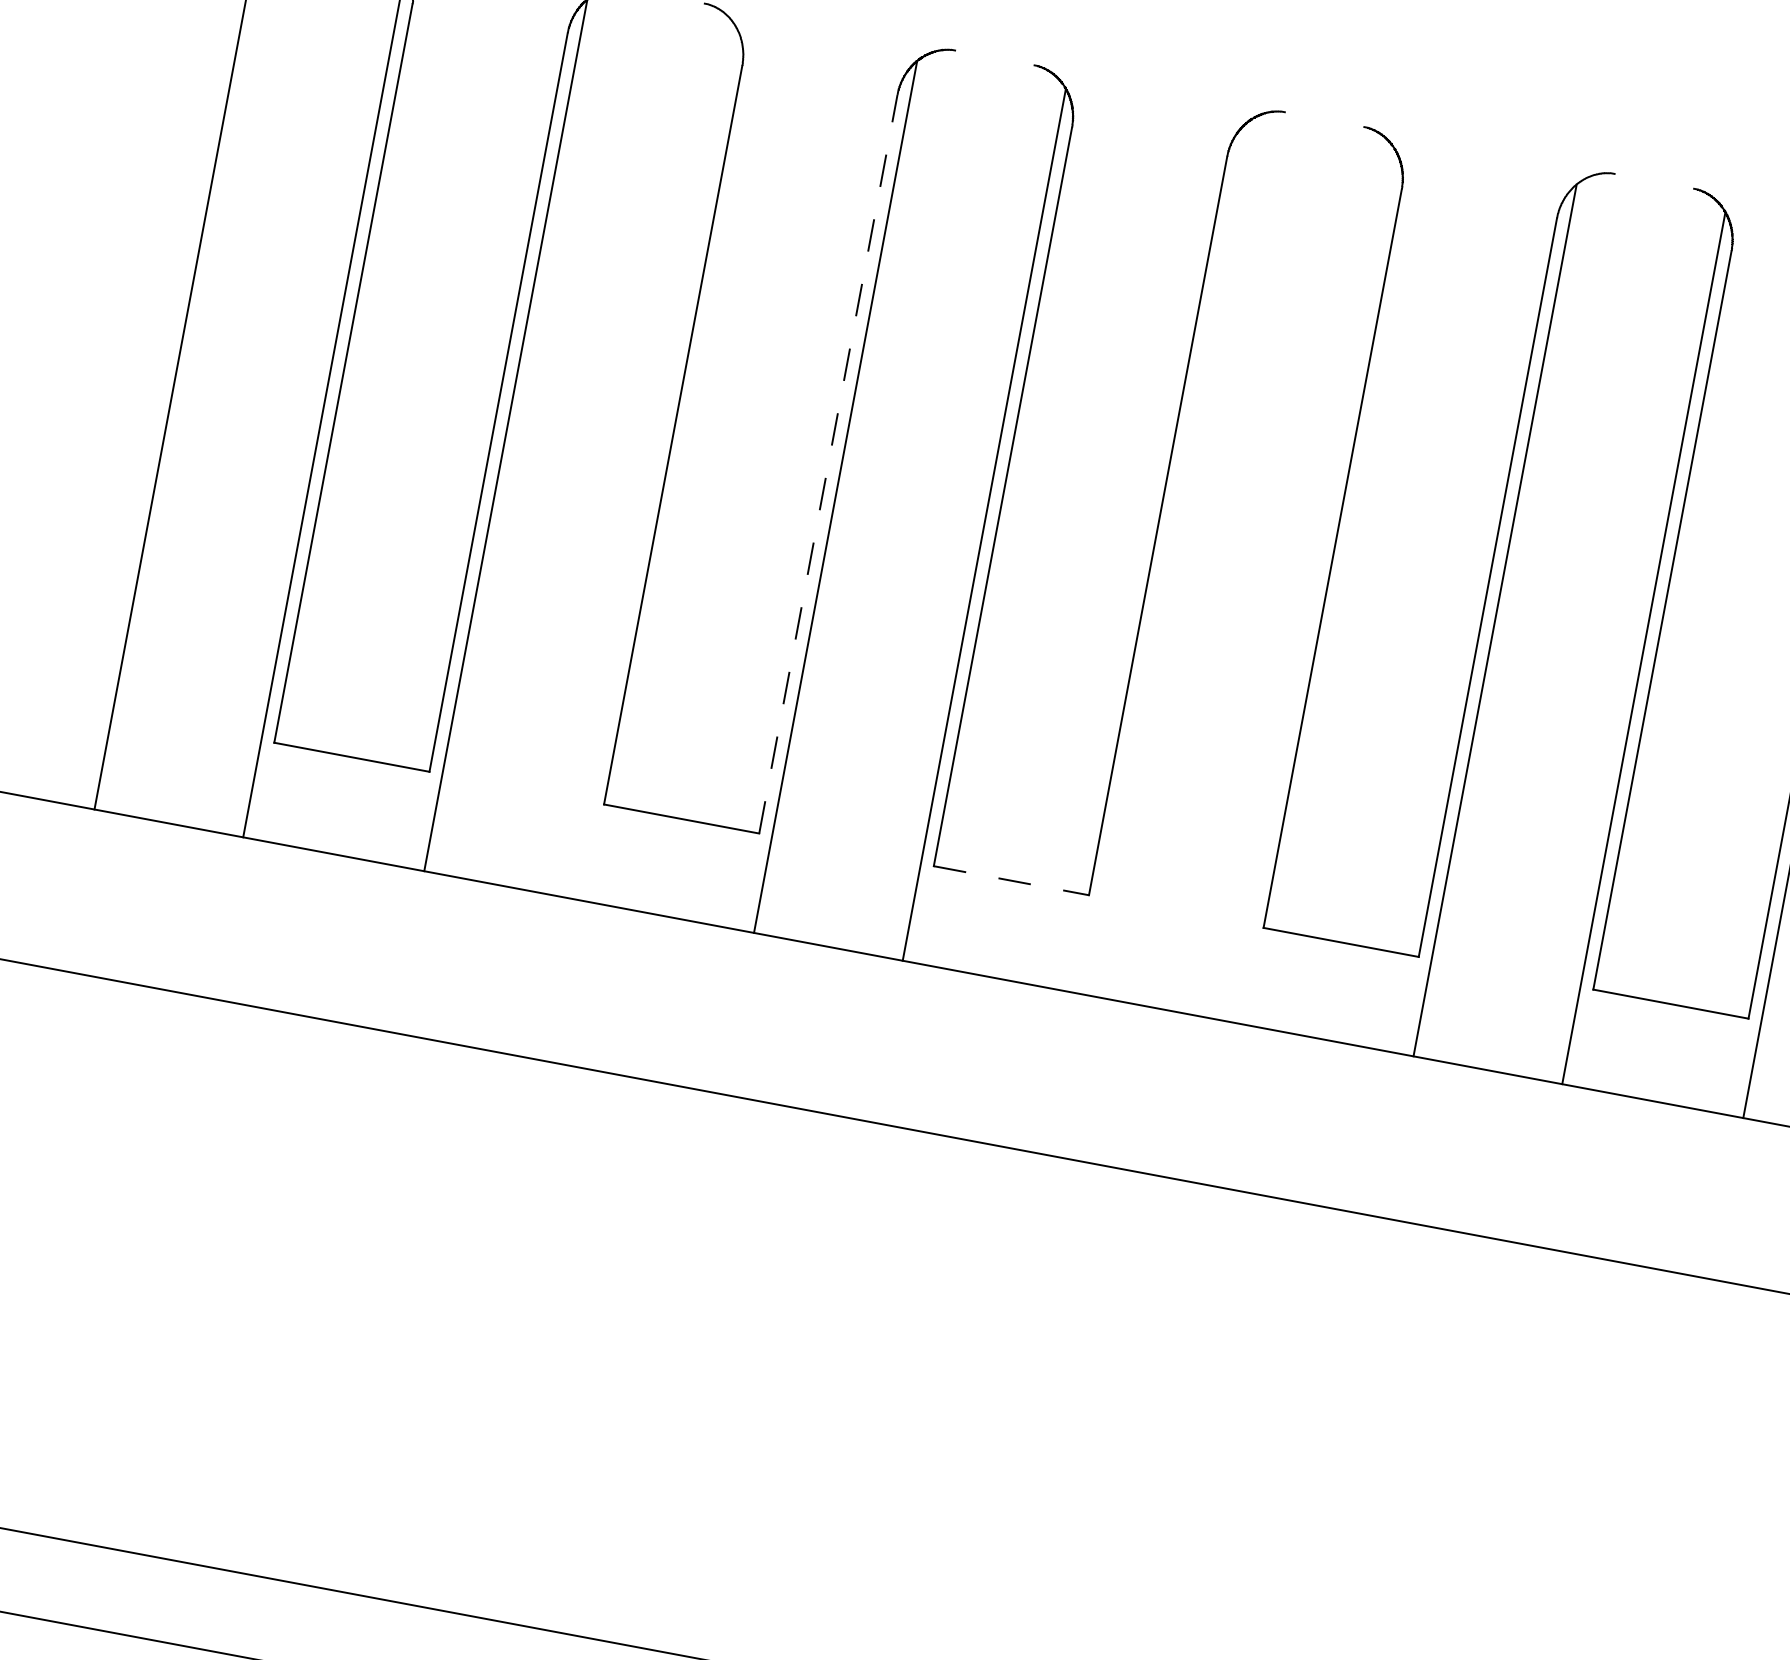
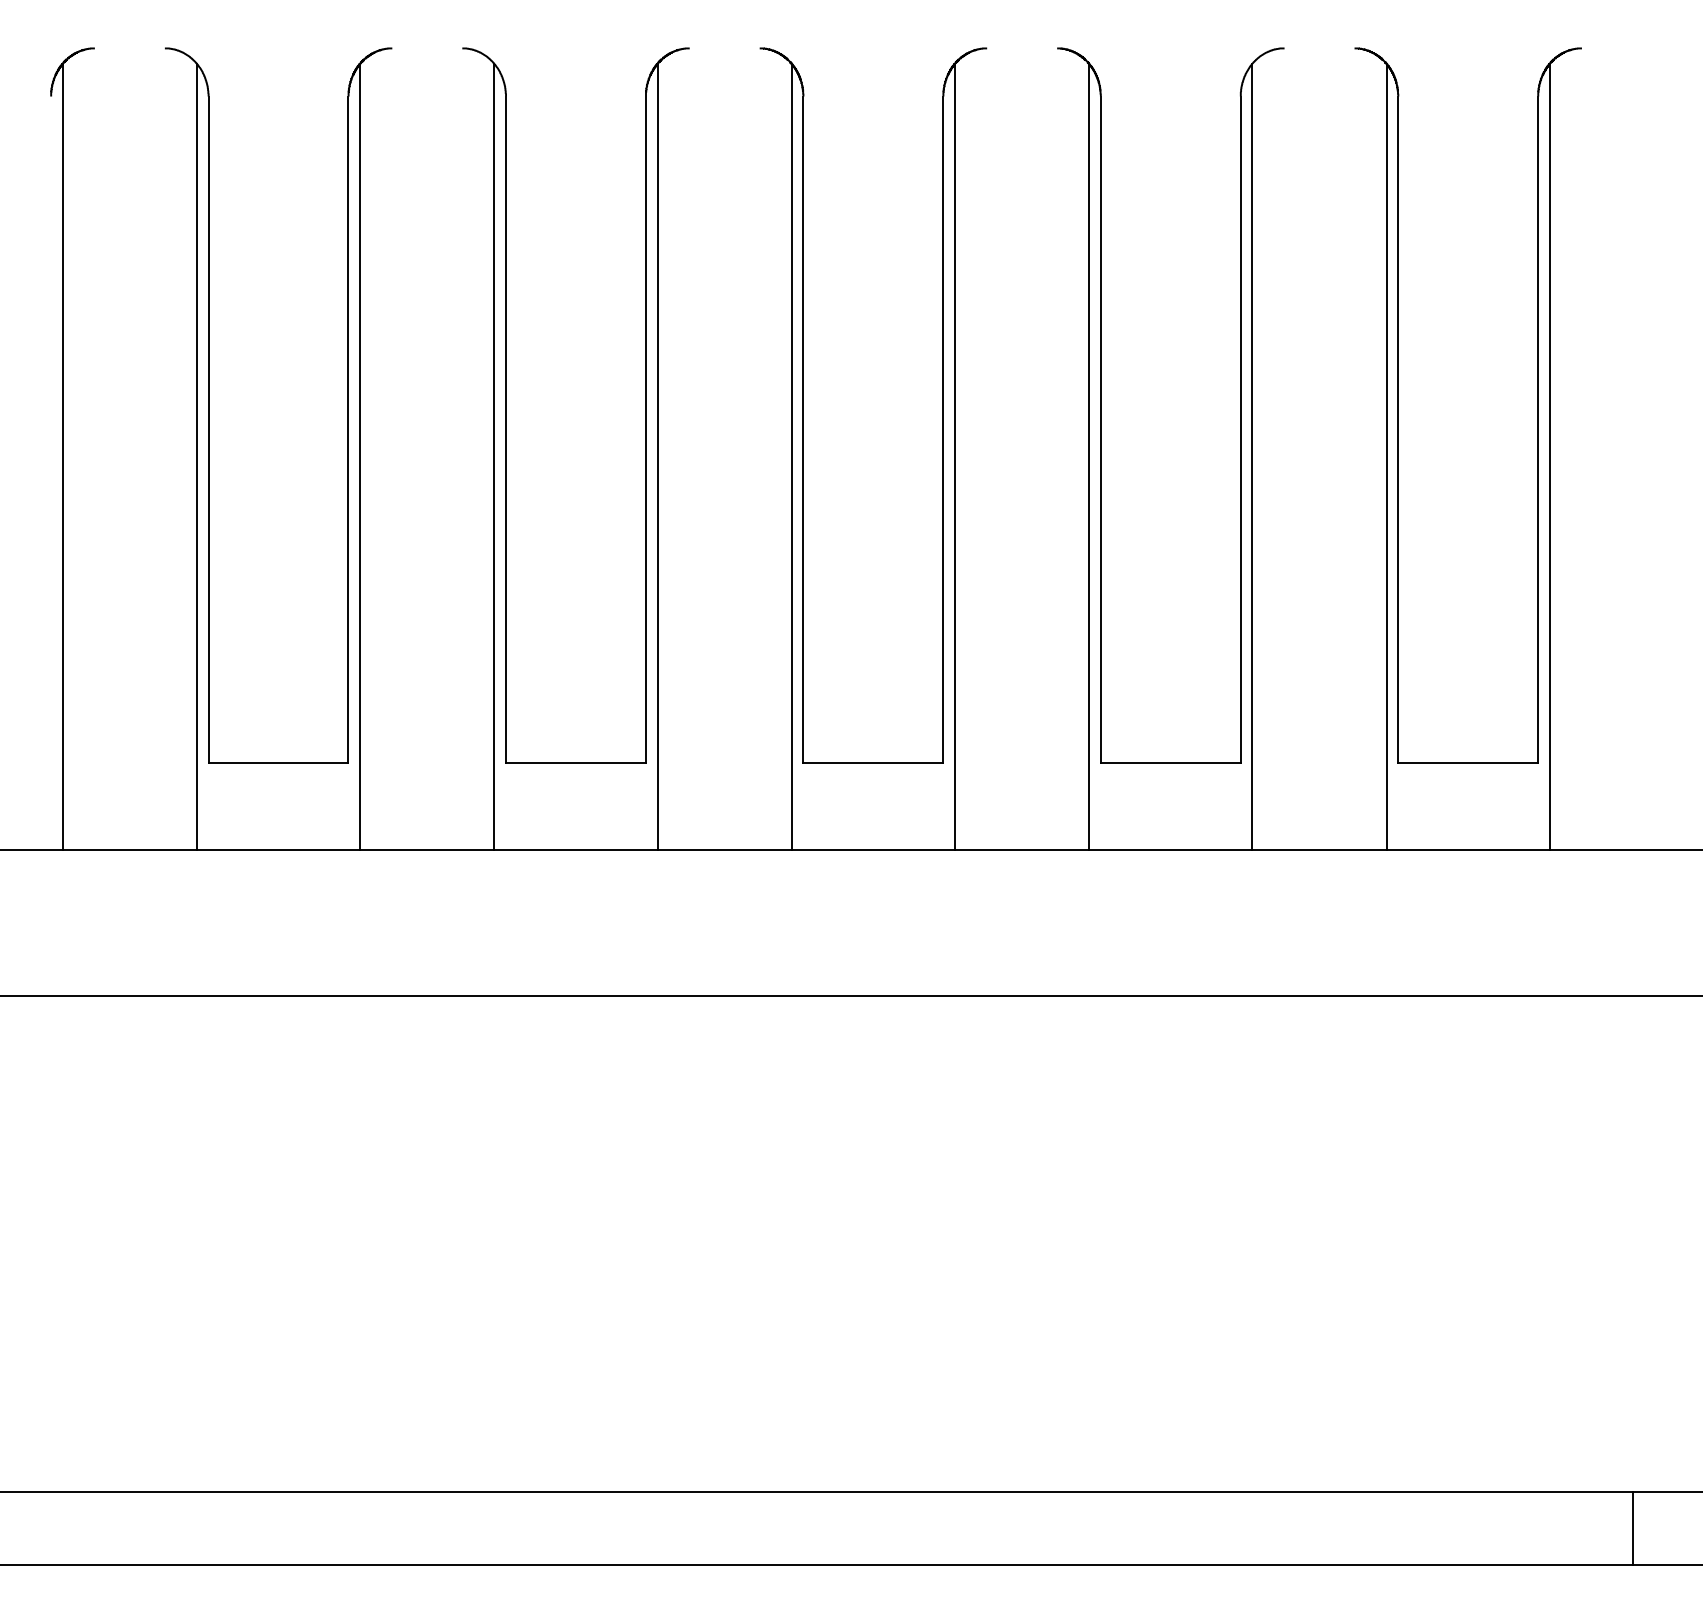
line: (654, 462) -> (494, 456), added
line: (827, 464) -> (645, 429), dashed -> solid
line: (1164, 558) -> (954, 456), added
line: (1314, 586) -> (1089, 456), added
line: (1011, 880) -> (873, 762), dashed -> solid

